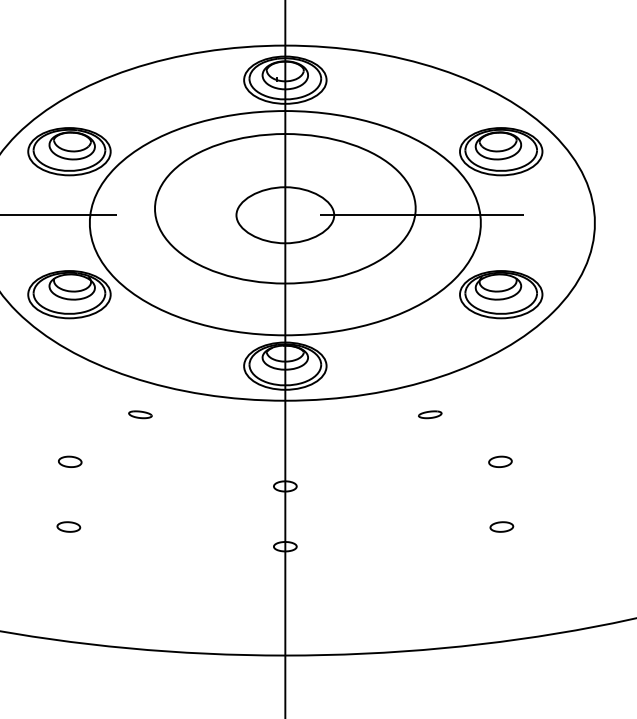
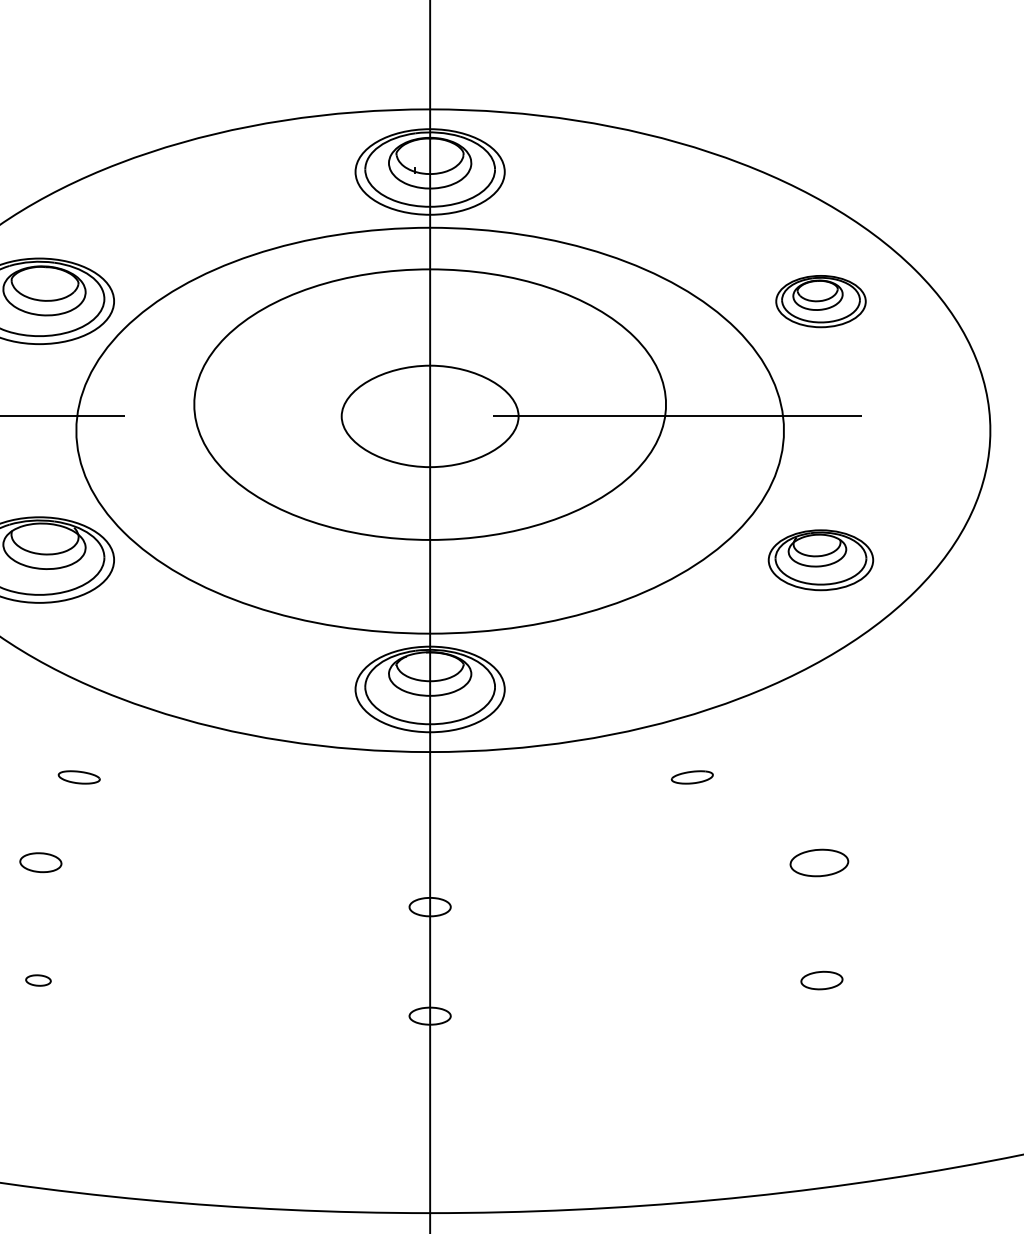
part: (501, 151) -> (821, 301), size x0.6
part: (501, 294) -> (821, 559), size x0.7
part: (140, 414) -> (79, 776), moved
part: (500, 461) -> (819, 861), size x1.4
part: (68, 526) -> (37, 979), size x0.6

